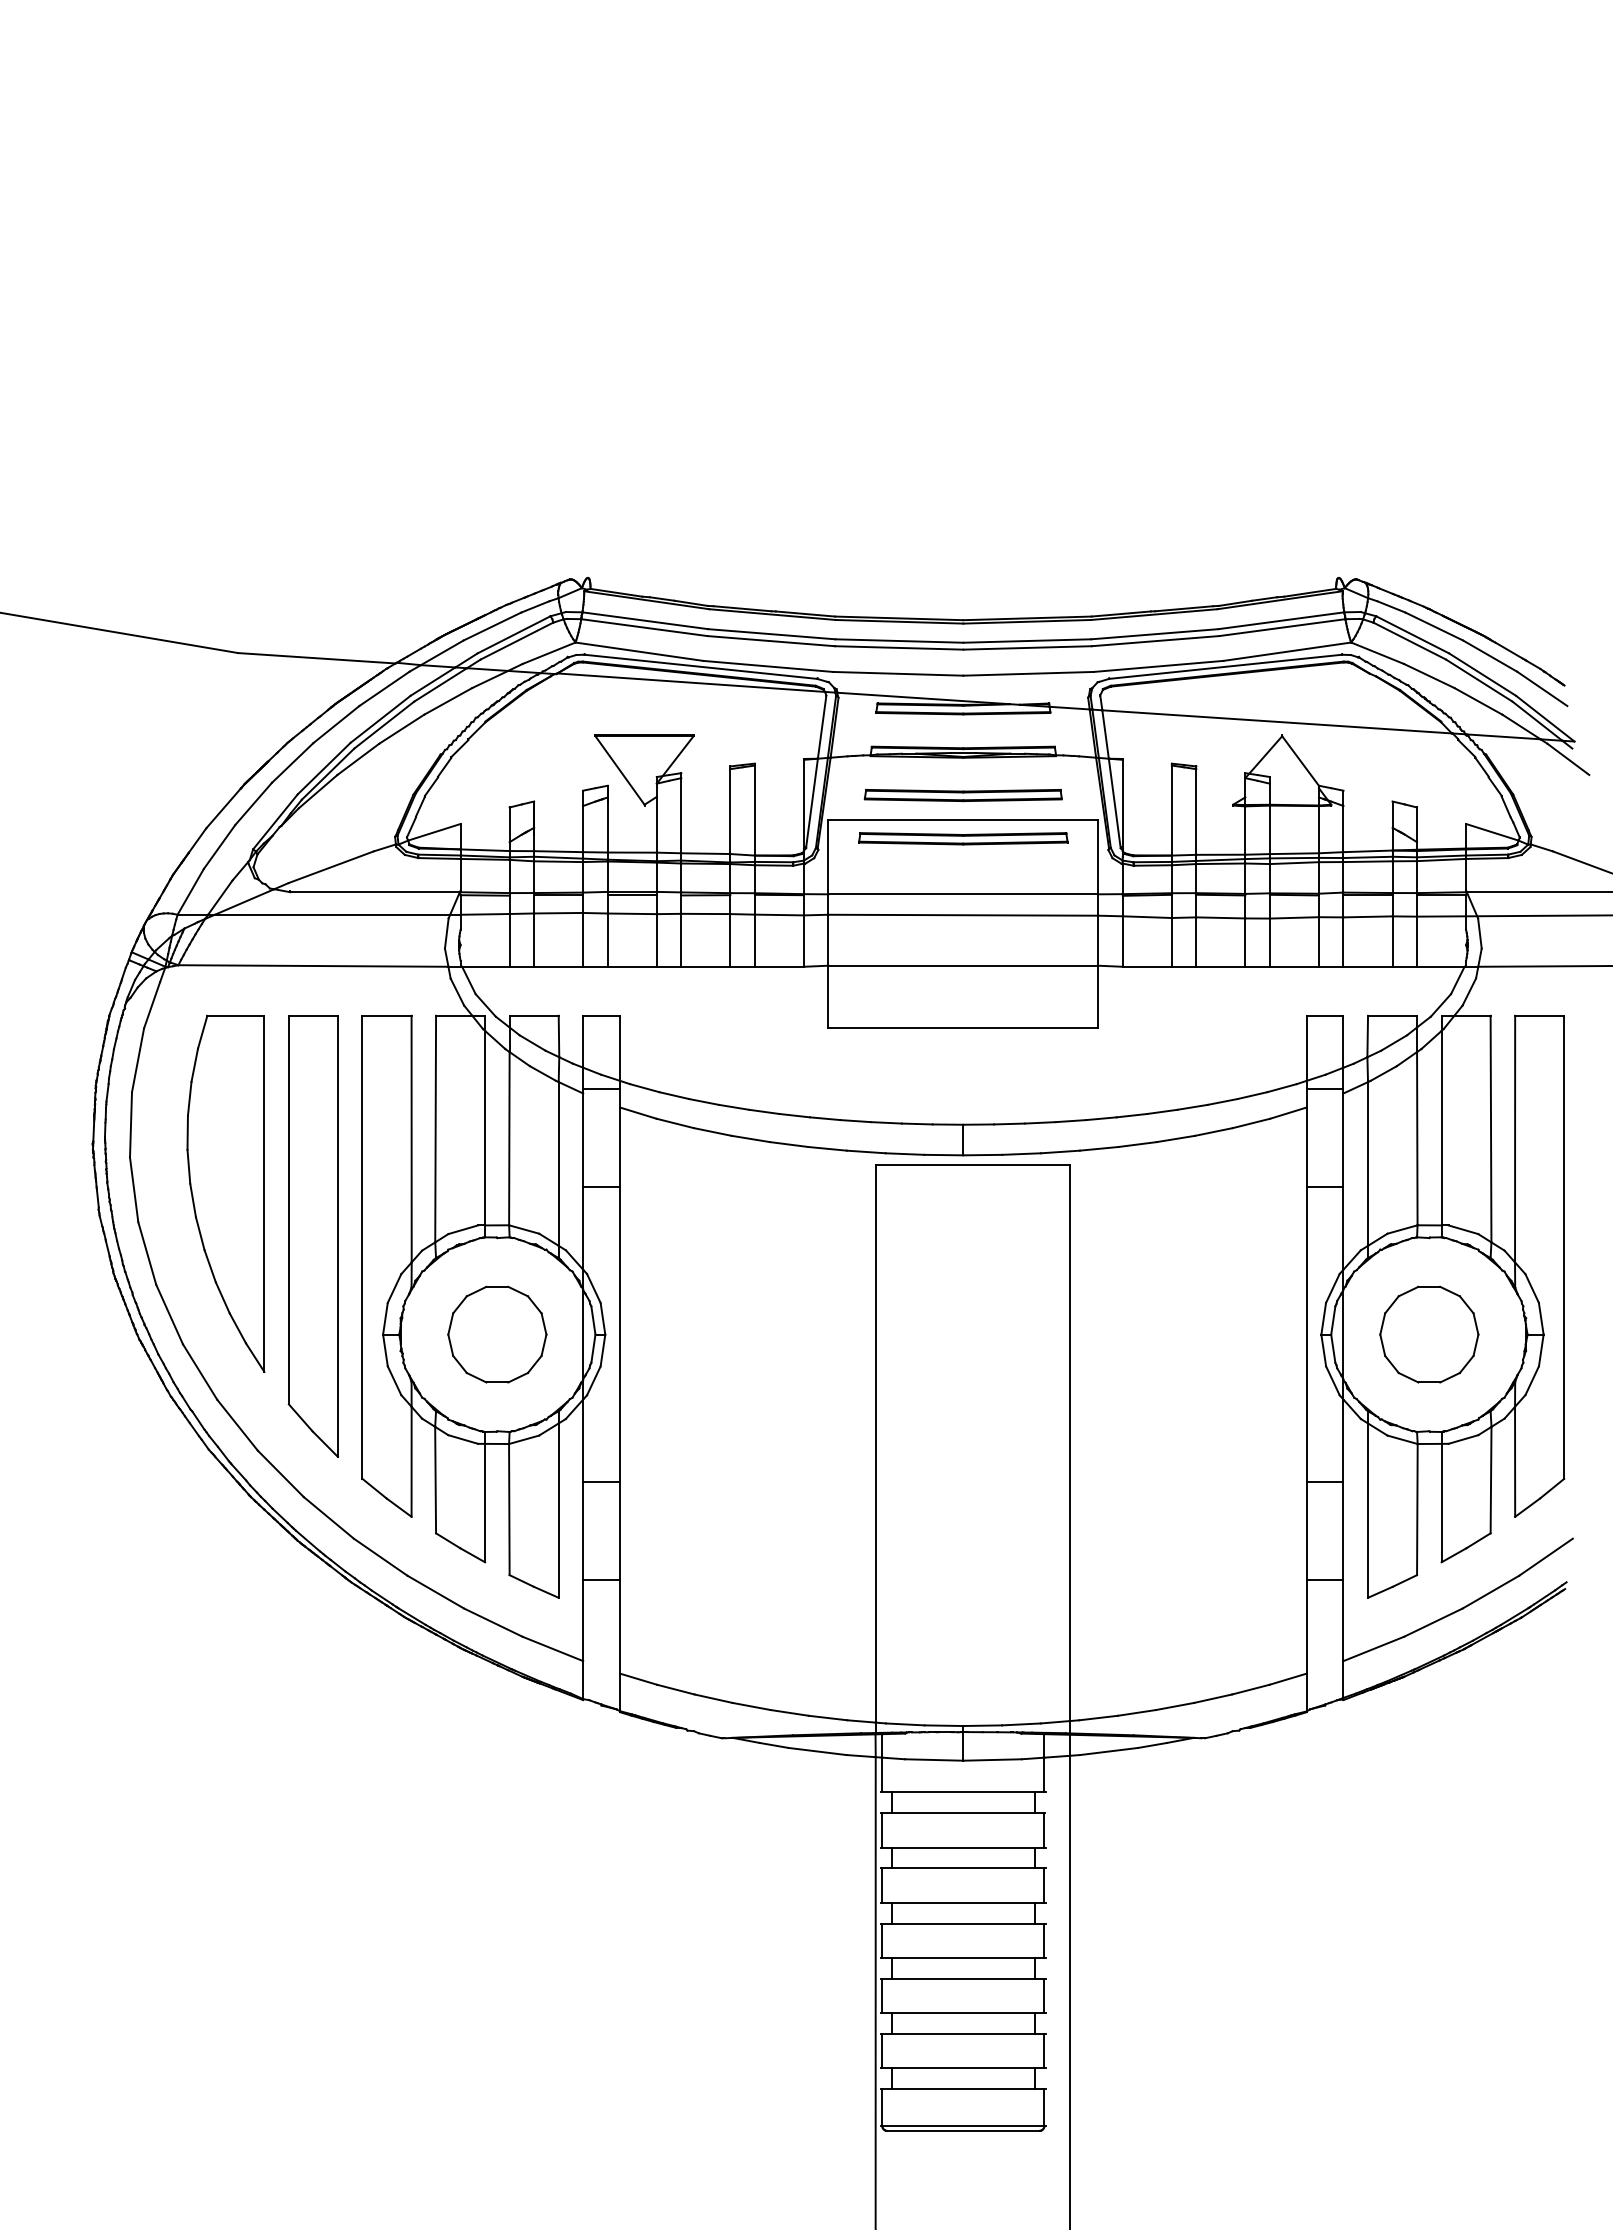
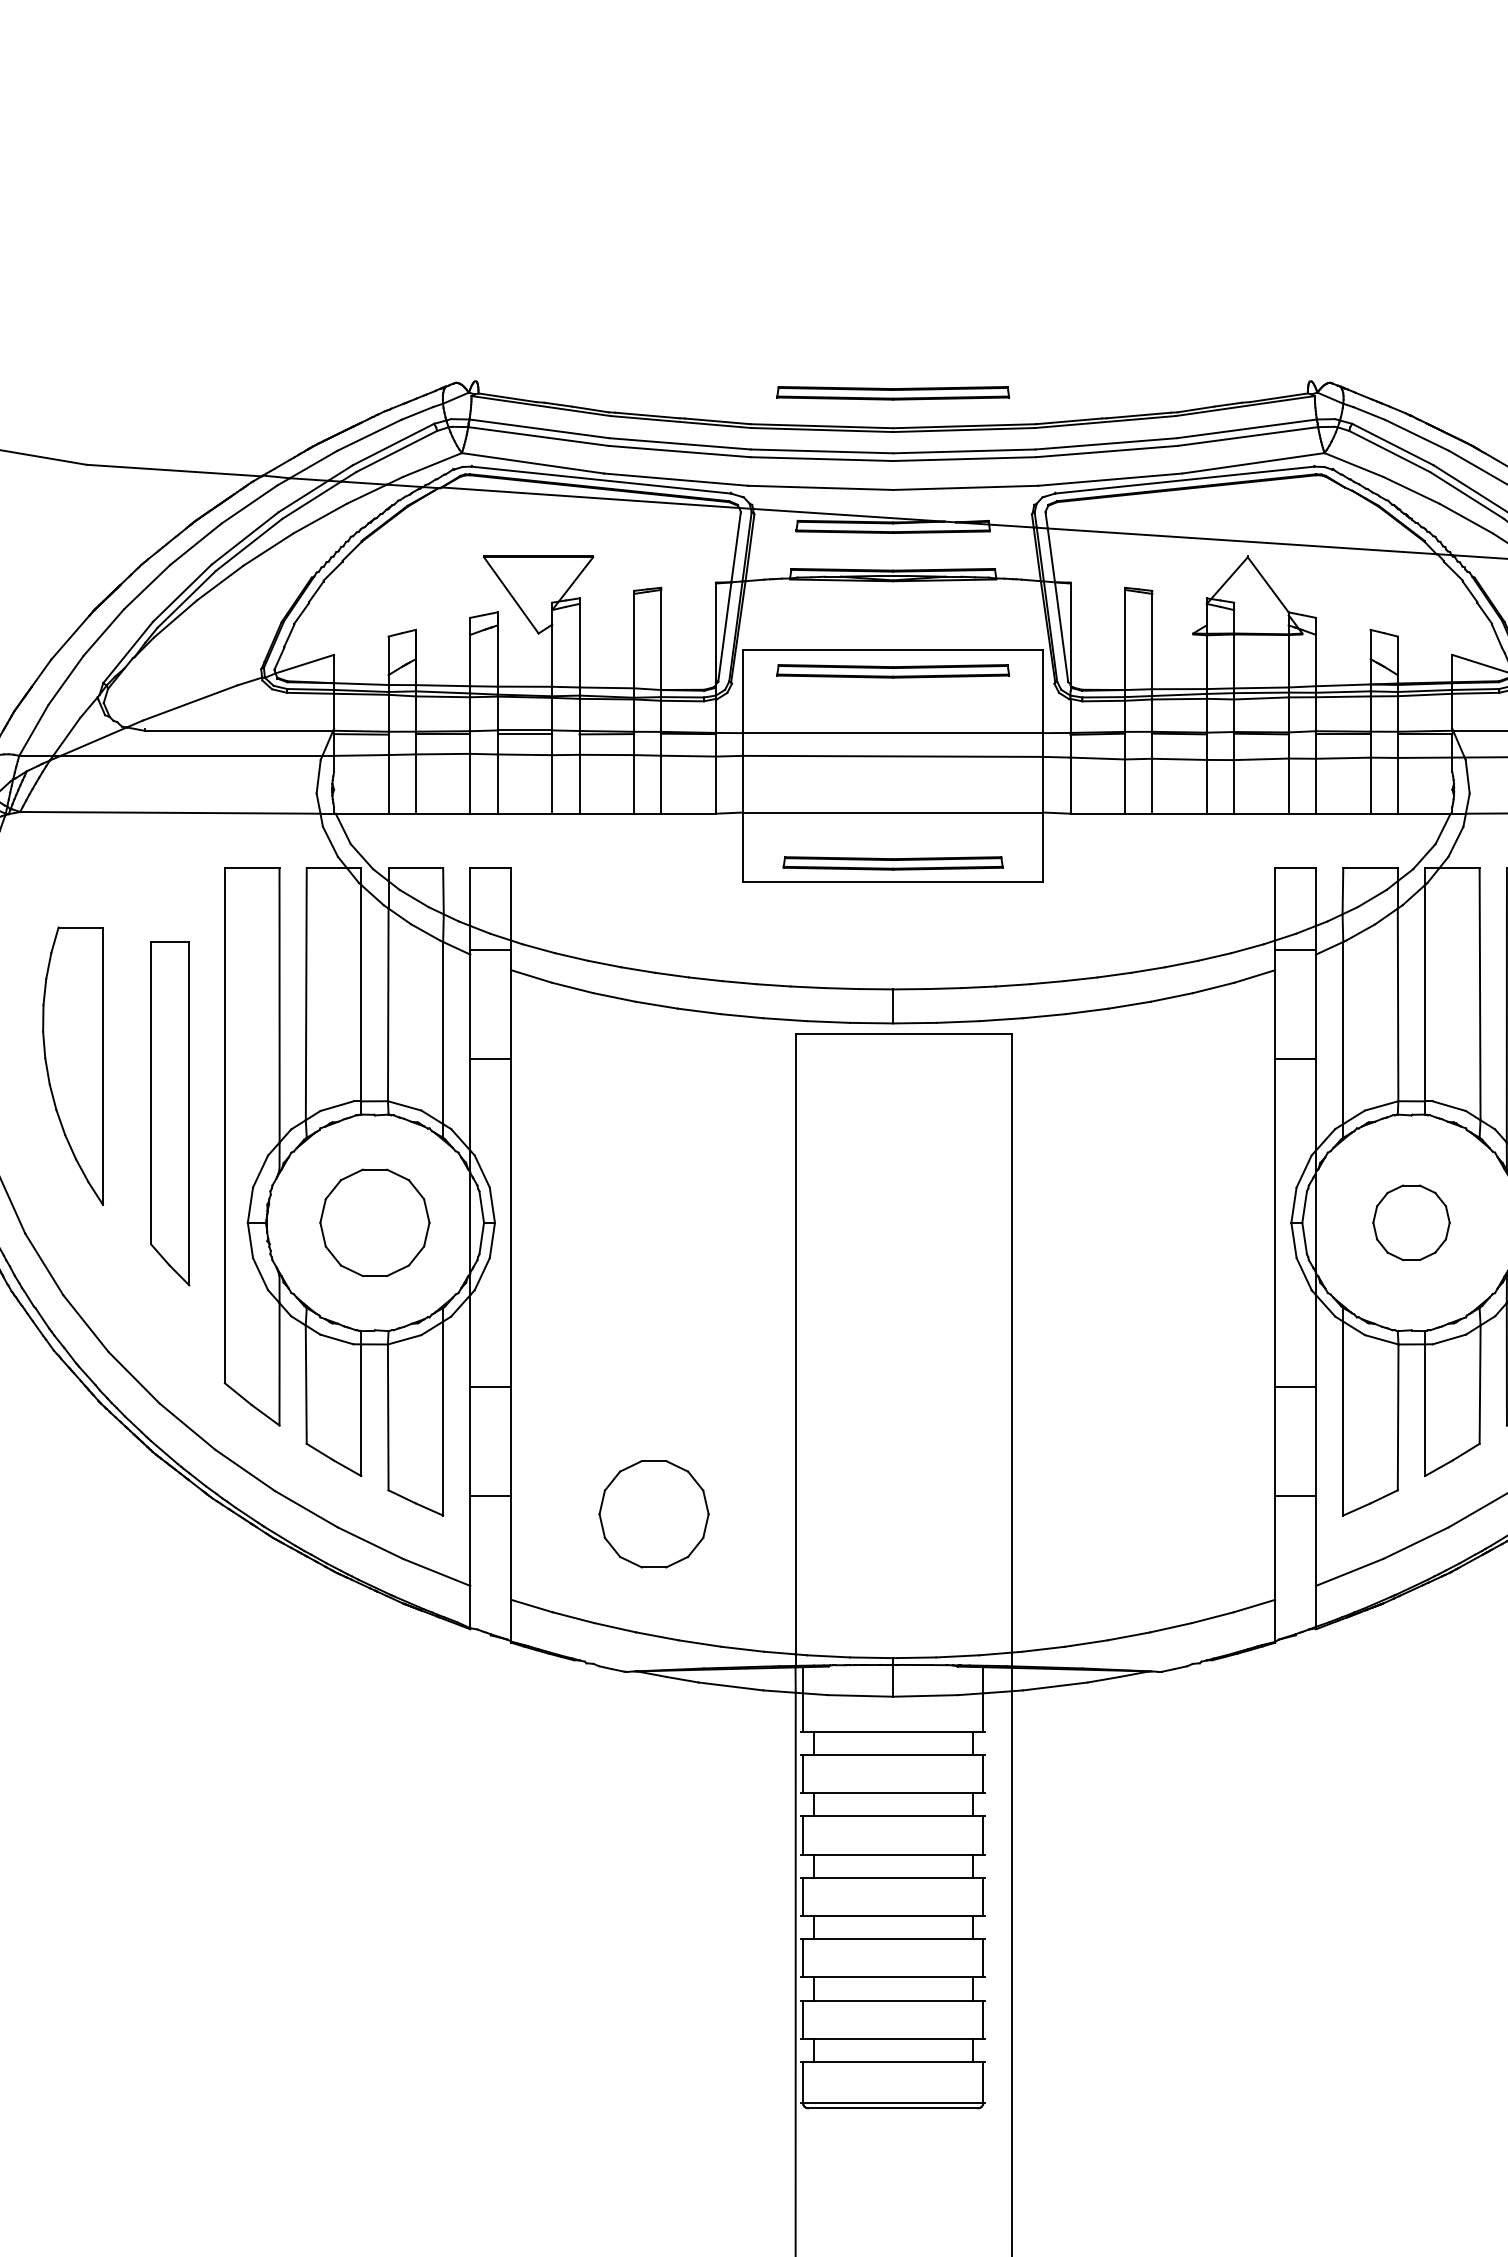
part: (963, 588) -> (893, 392), added
part: (962, 795) -> (892, 863), moved
part: (225, 1193) -> (72, 1065), size x0.7
part: (312, 1236) -> (169, 1113), size x0.7
part: (1429, 1334) -> (1411, 1222), size x0.7
part: (748, 1596) -> (654, 1514), added

